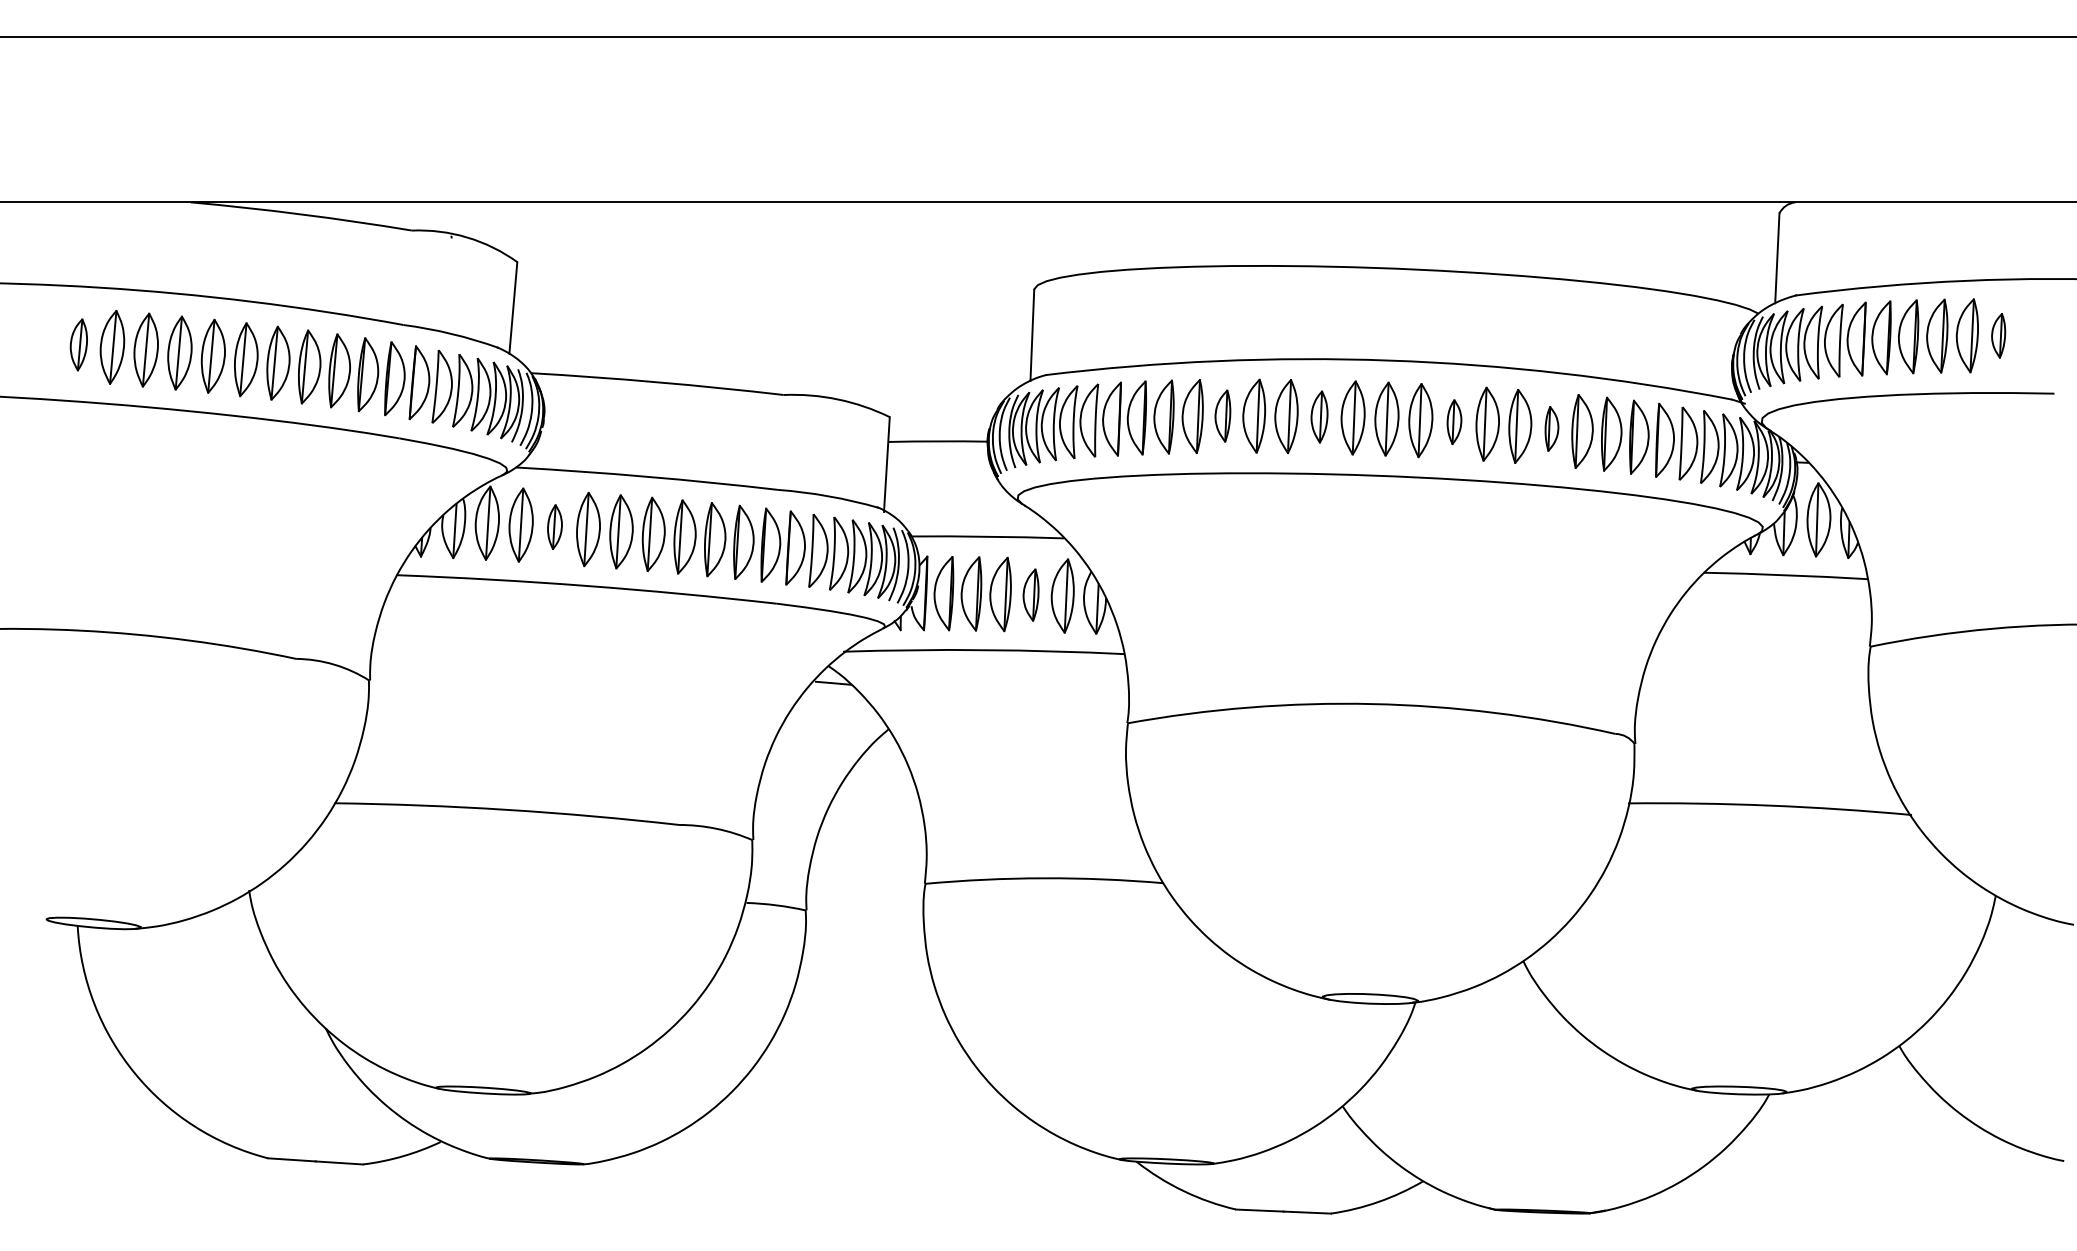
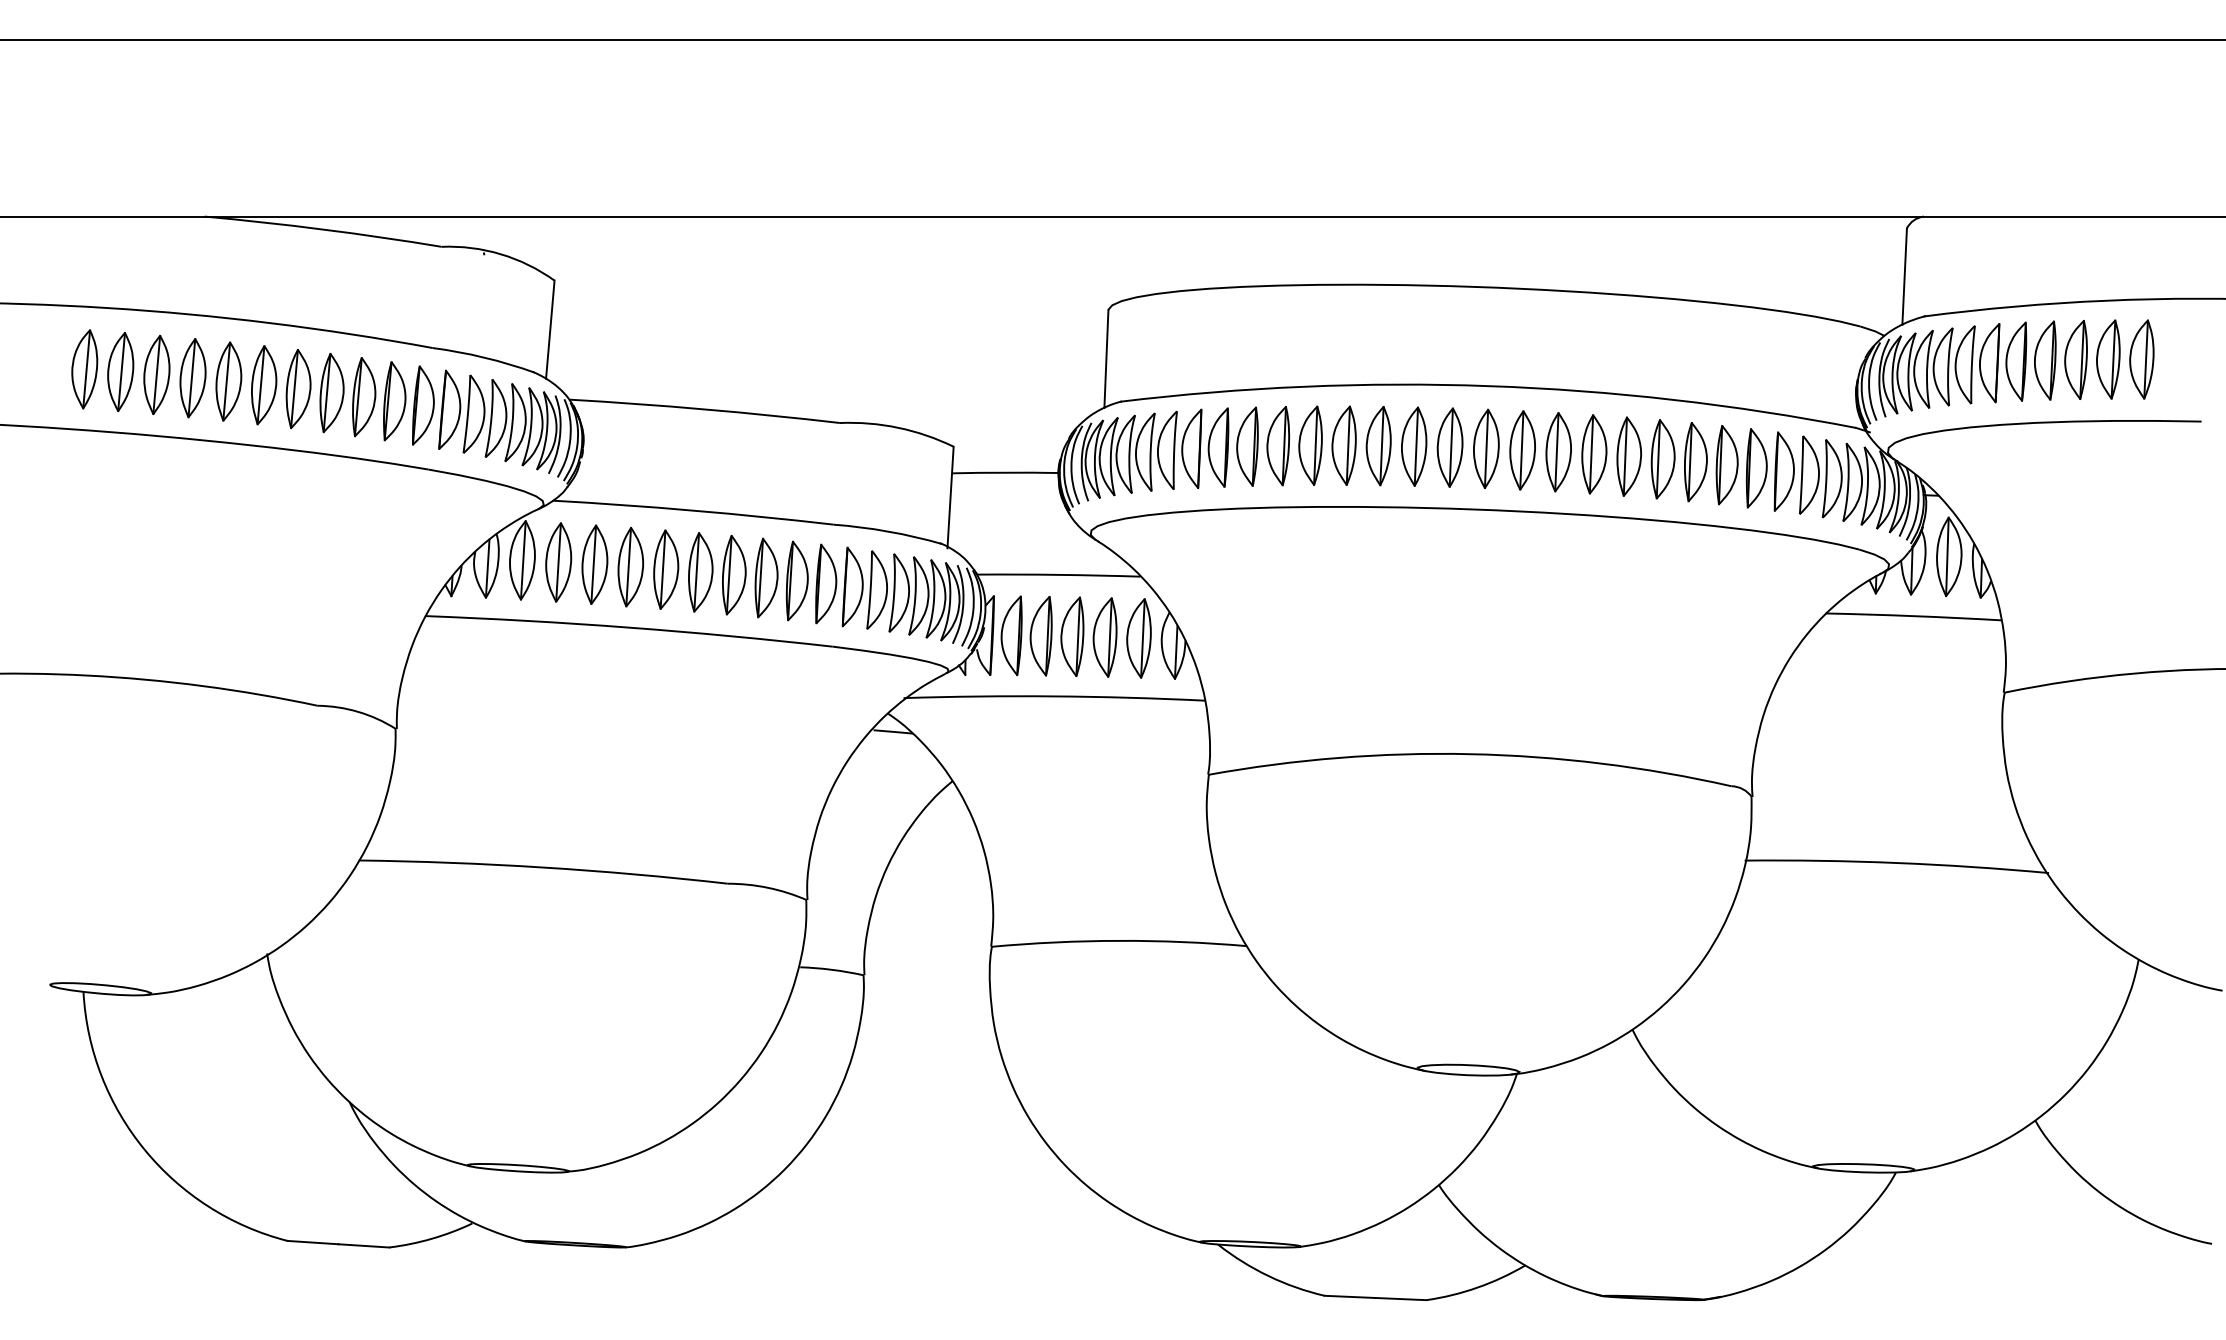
part: (1998, 335) -> (2141, 359), size x1.67
part: (78, 344) -> (84, 368), size x1.43
part: (1222, 415) -> (1310, 444), size x1.43
part: (1319, 416) -> (1414, 446), size x1.43
part: (1454, 421) -> (1558, 451), size x1.67
part: (1551, 428) -> (1662, 458), size x1.67
part: (554, 526) -> (594, 563), size x1.67
part: (1030, 594) -> (1104, 636), size x1.43

